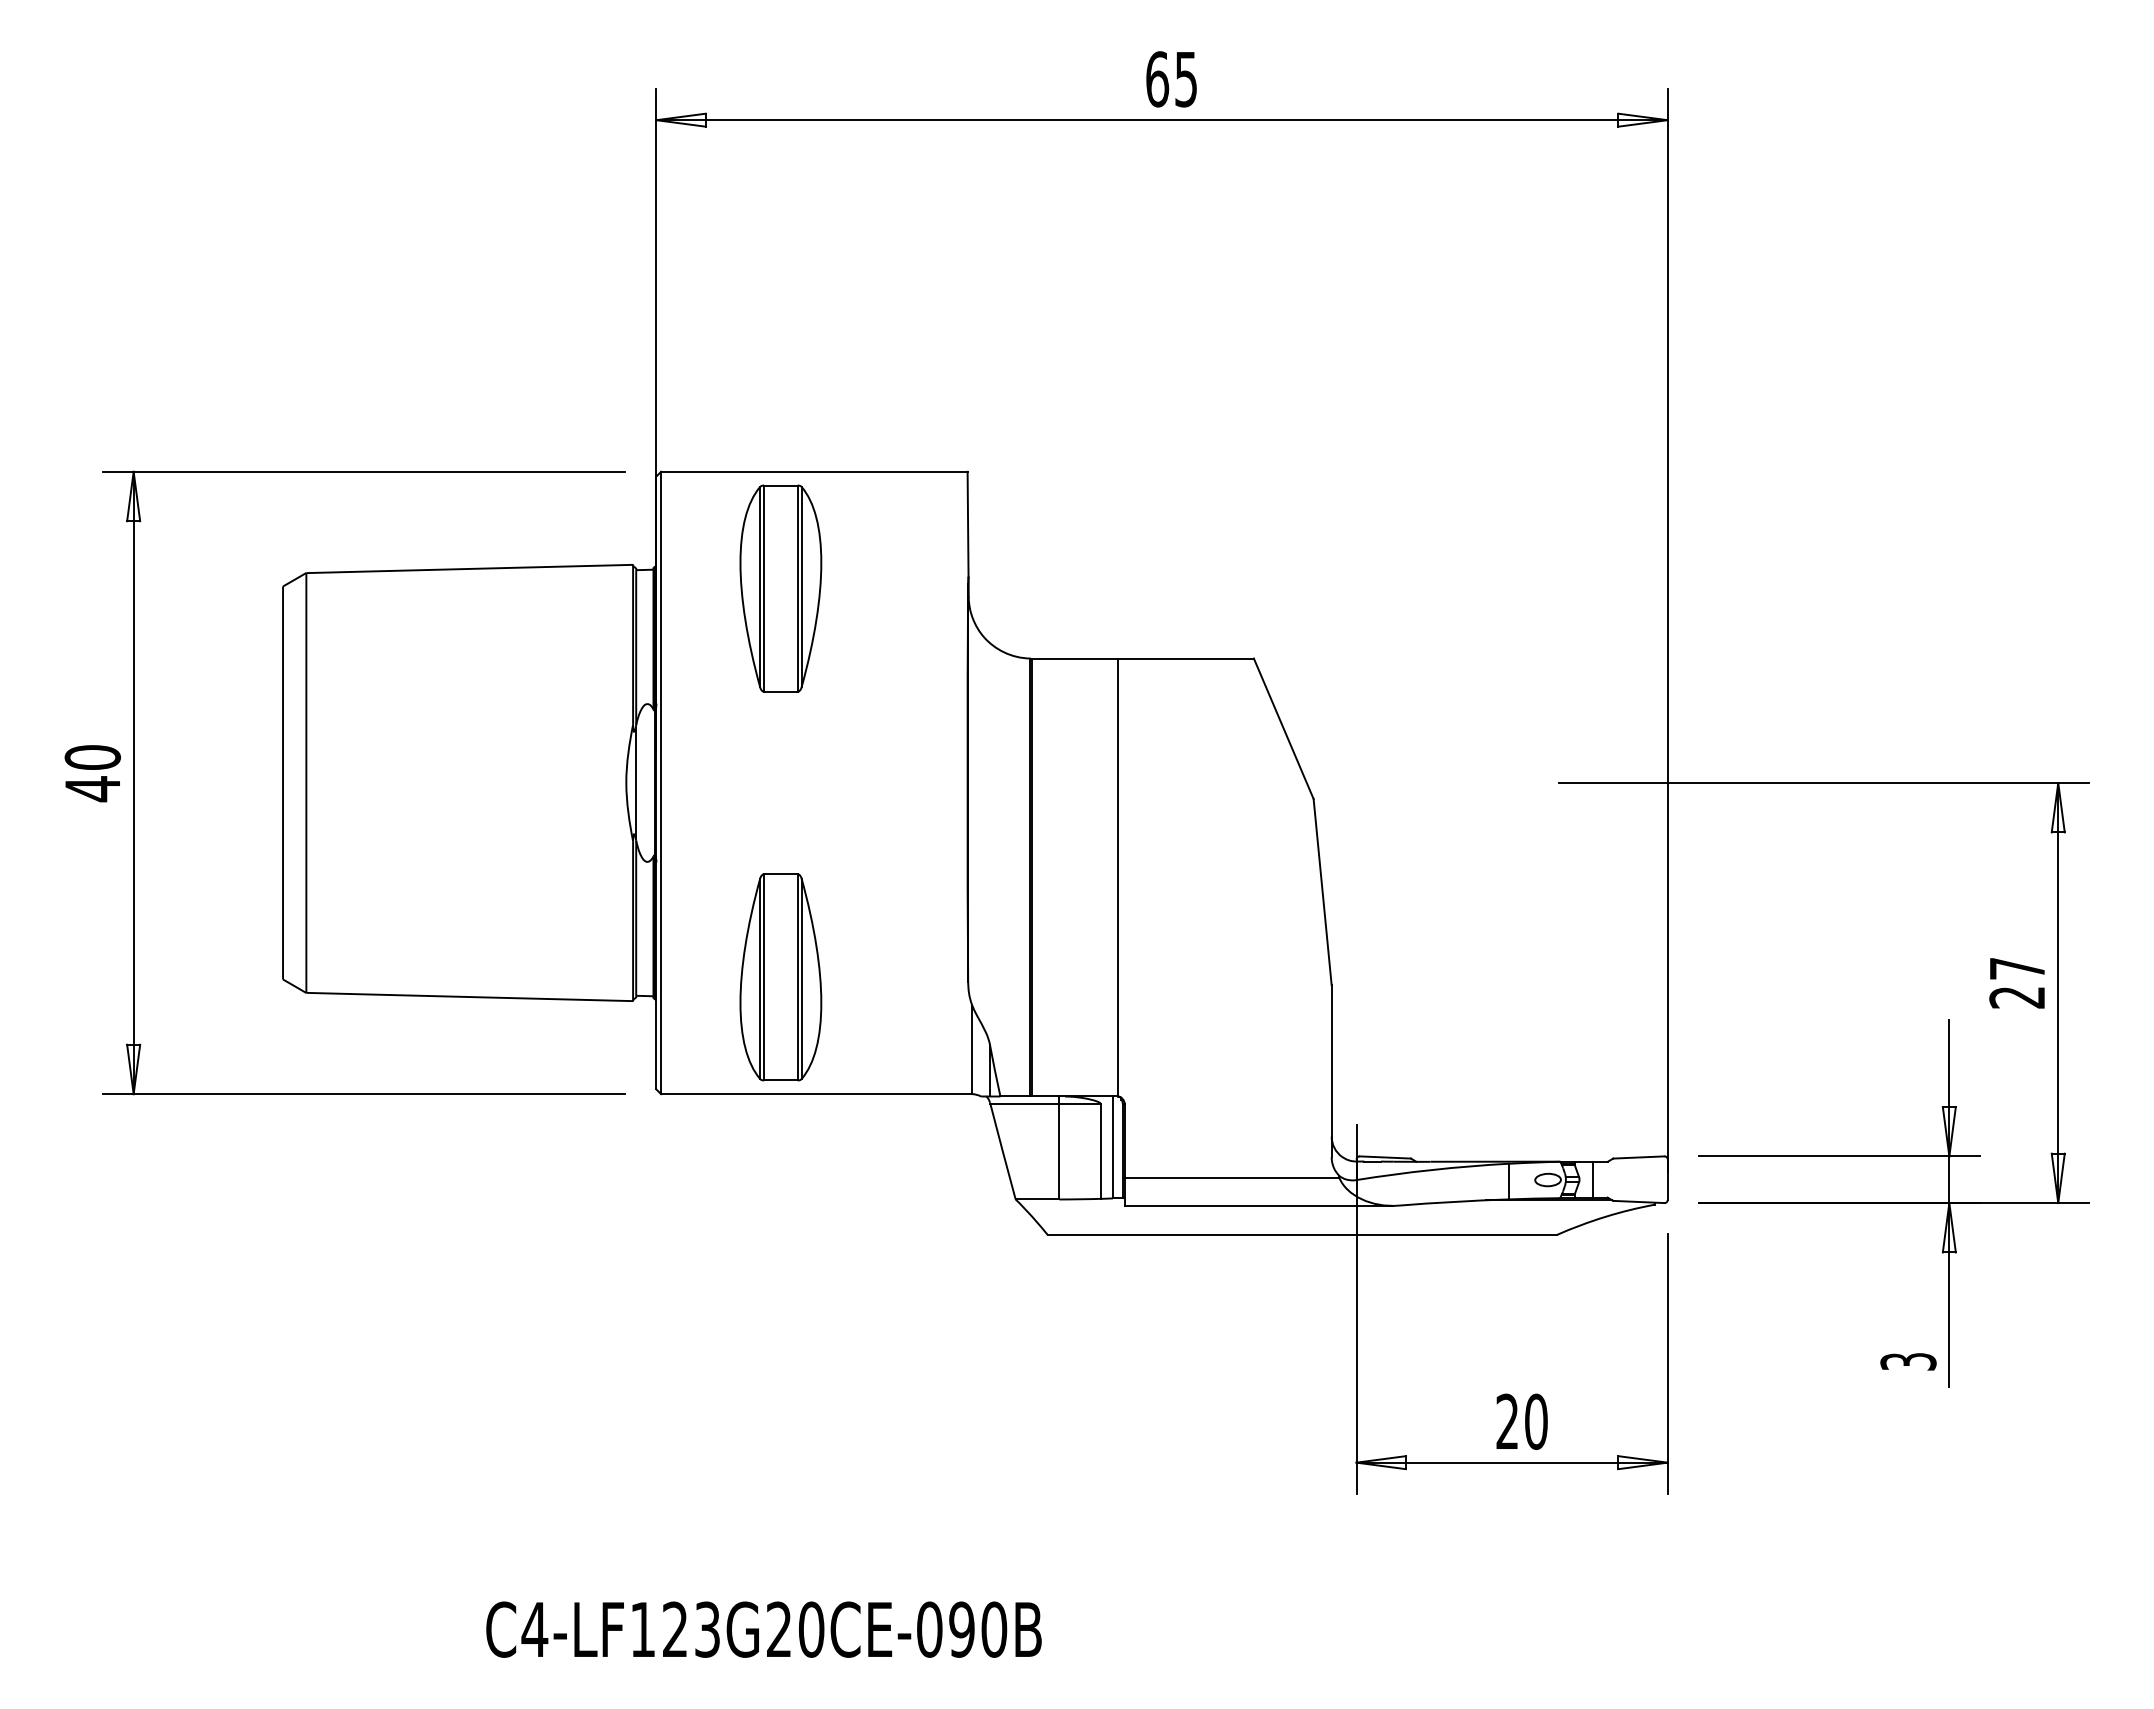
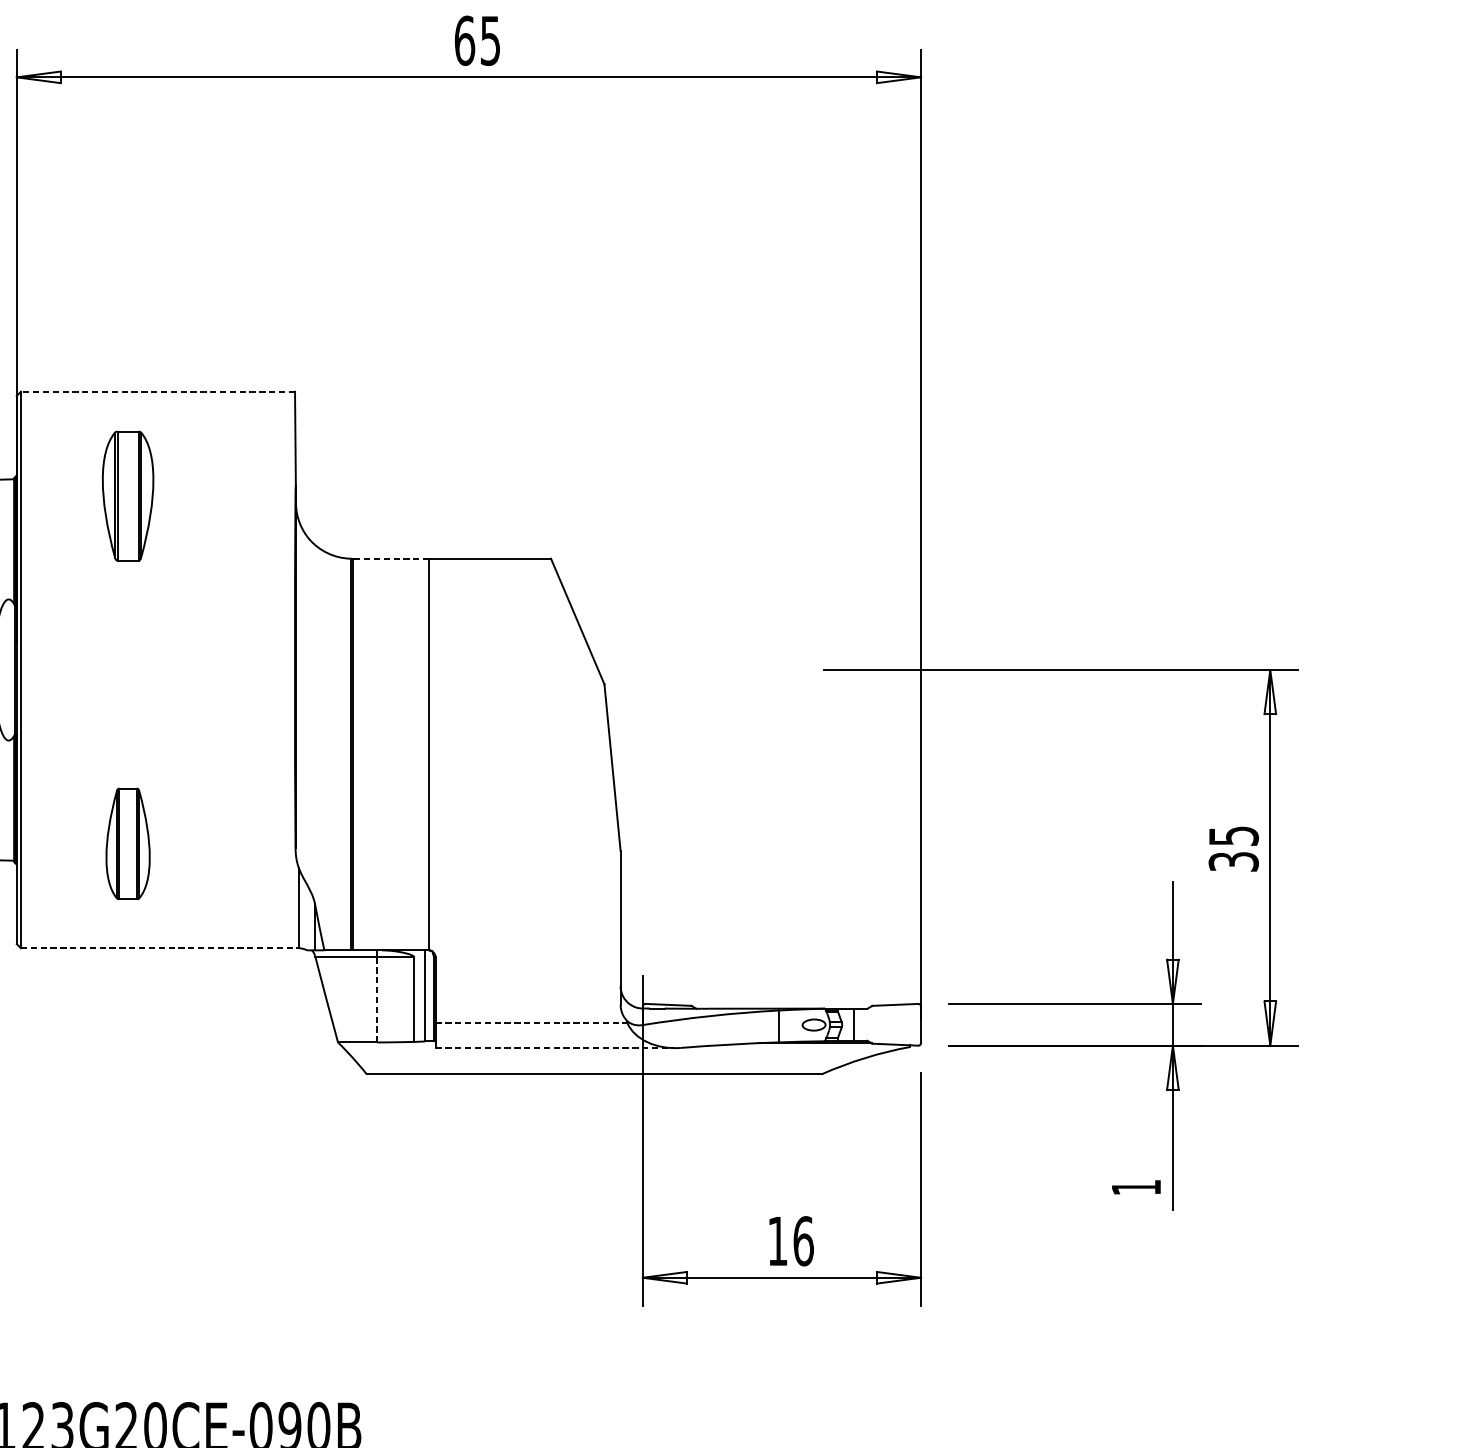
line: (813, 471) -> (157, 391), solid -> dashed
part: (780, 588) -> (127, 496), size x0.7
line: (1074, 658) -> (390, 558), solid -> dashed
part: (780, 977) -> (127, 843), size x0.6
text: (2017, 983) -> (1233, 849), 27 -> 35
line: (817, 1094) -> (160, 948), solid -> dashed
line: (1059, 1151) -> (377, 999), solid -> dashed
line: (1232, 1177) -> (531, 1022), solid -> dashed
line: (1258, 1205) -> (555, 1047), solid -> dashed
text: (1908, 1361) -> (1136, 1187), 3 -> 1
text: (1521, 1421) -> (790, 1240), 20 -> 16

